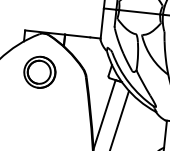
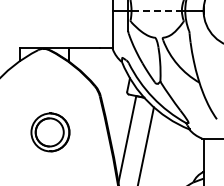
line: (140, 12) -> (157, 10), solid -> dashed
part: (39, 72) -> (50, 132), moved

